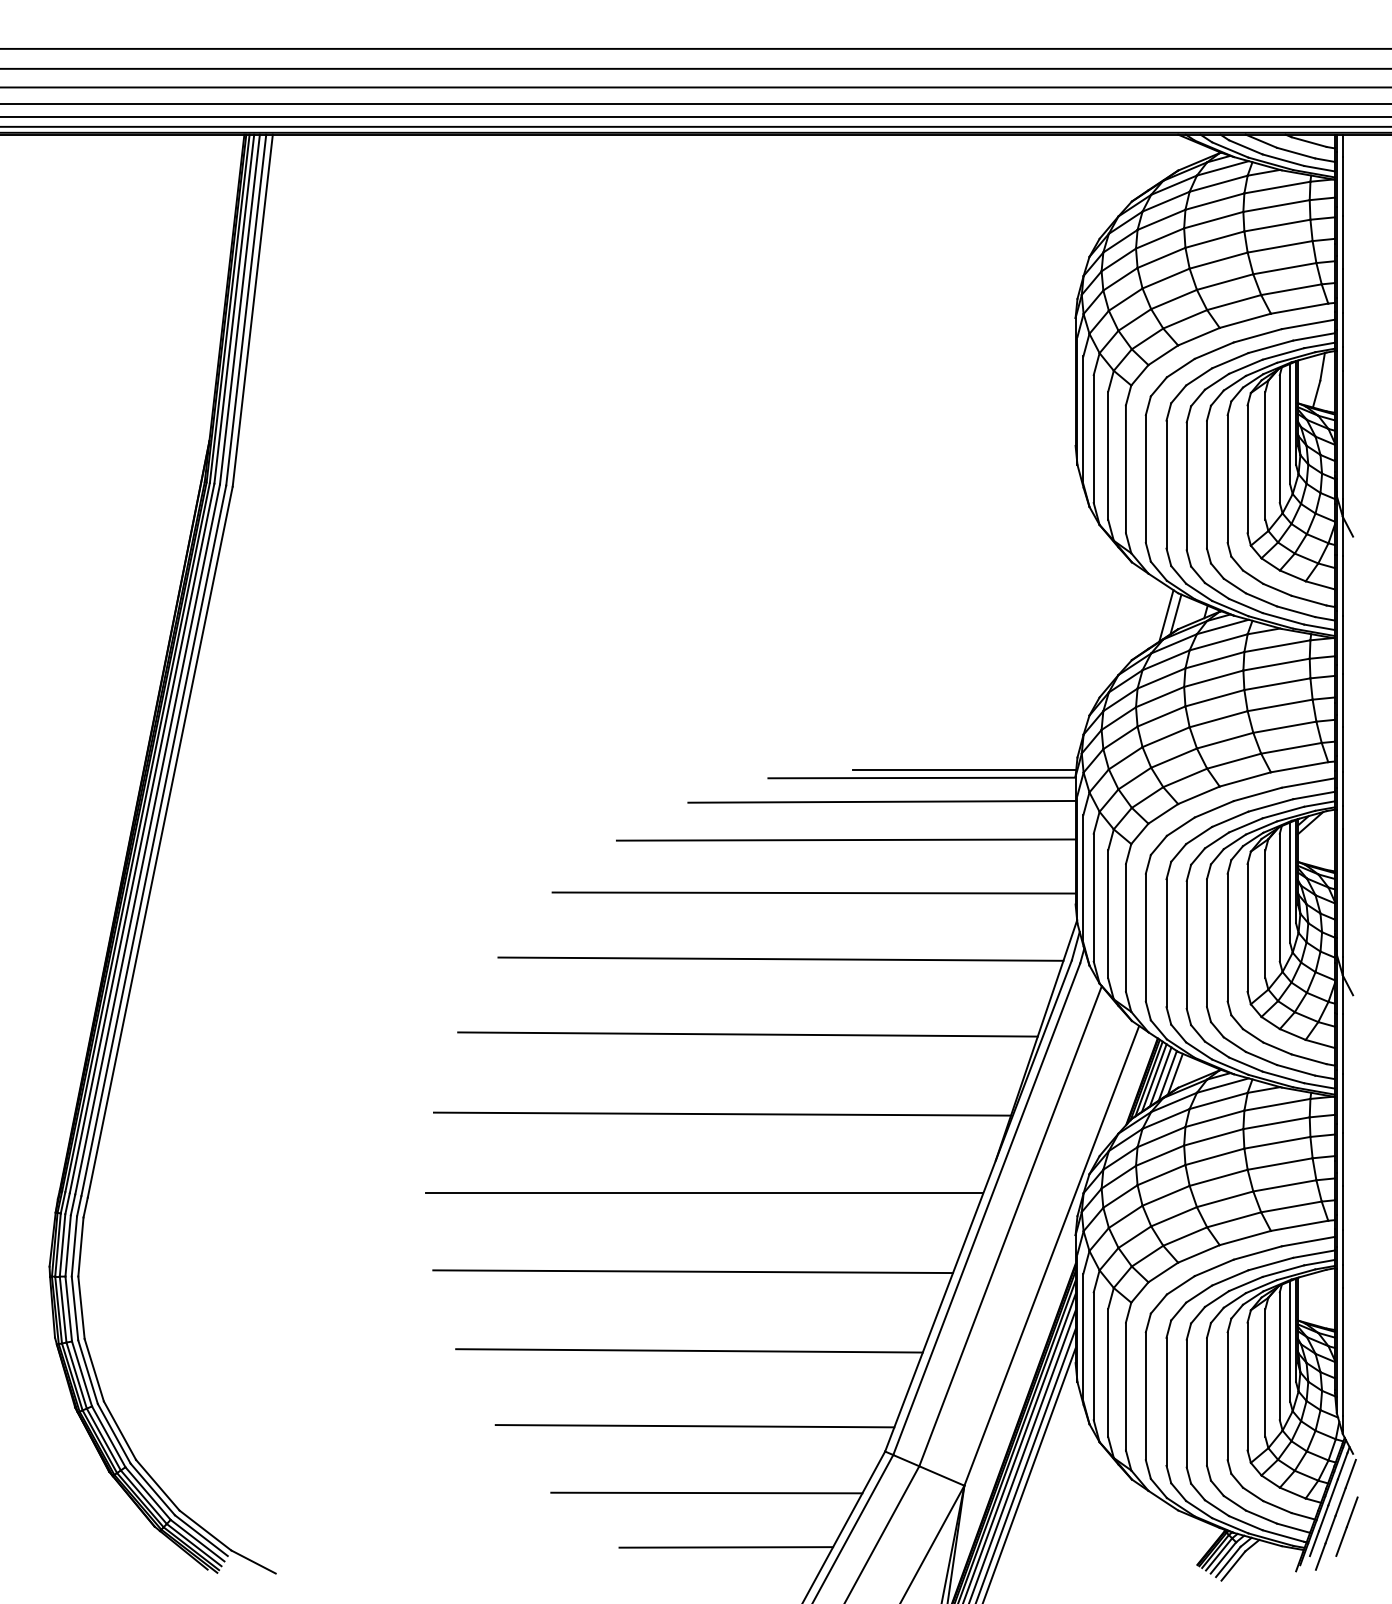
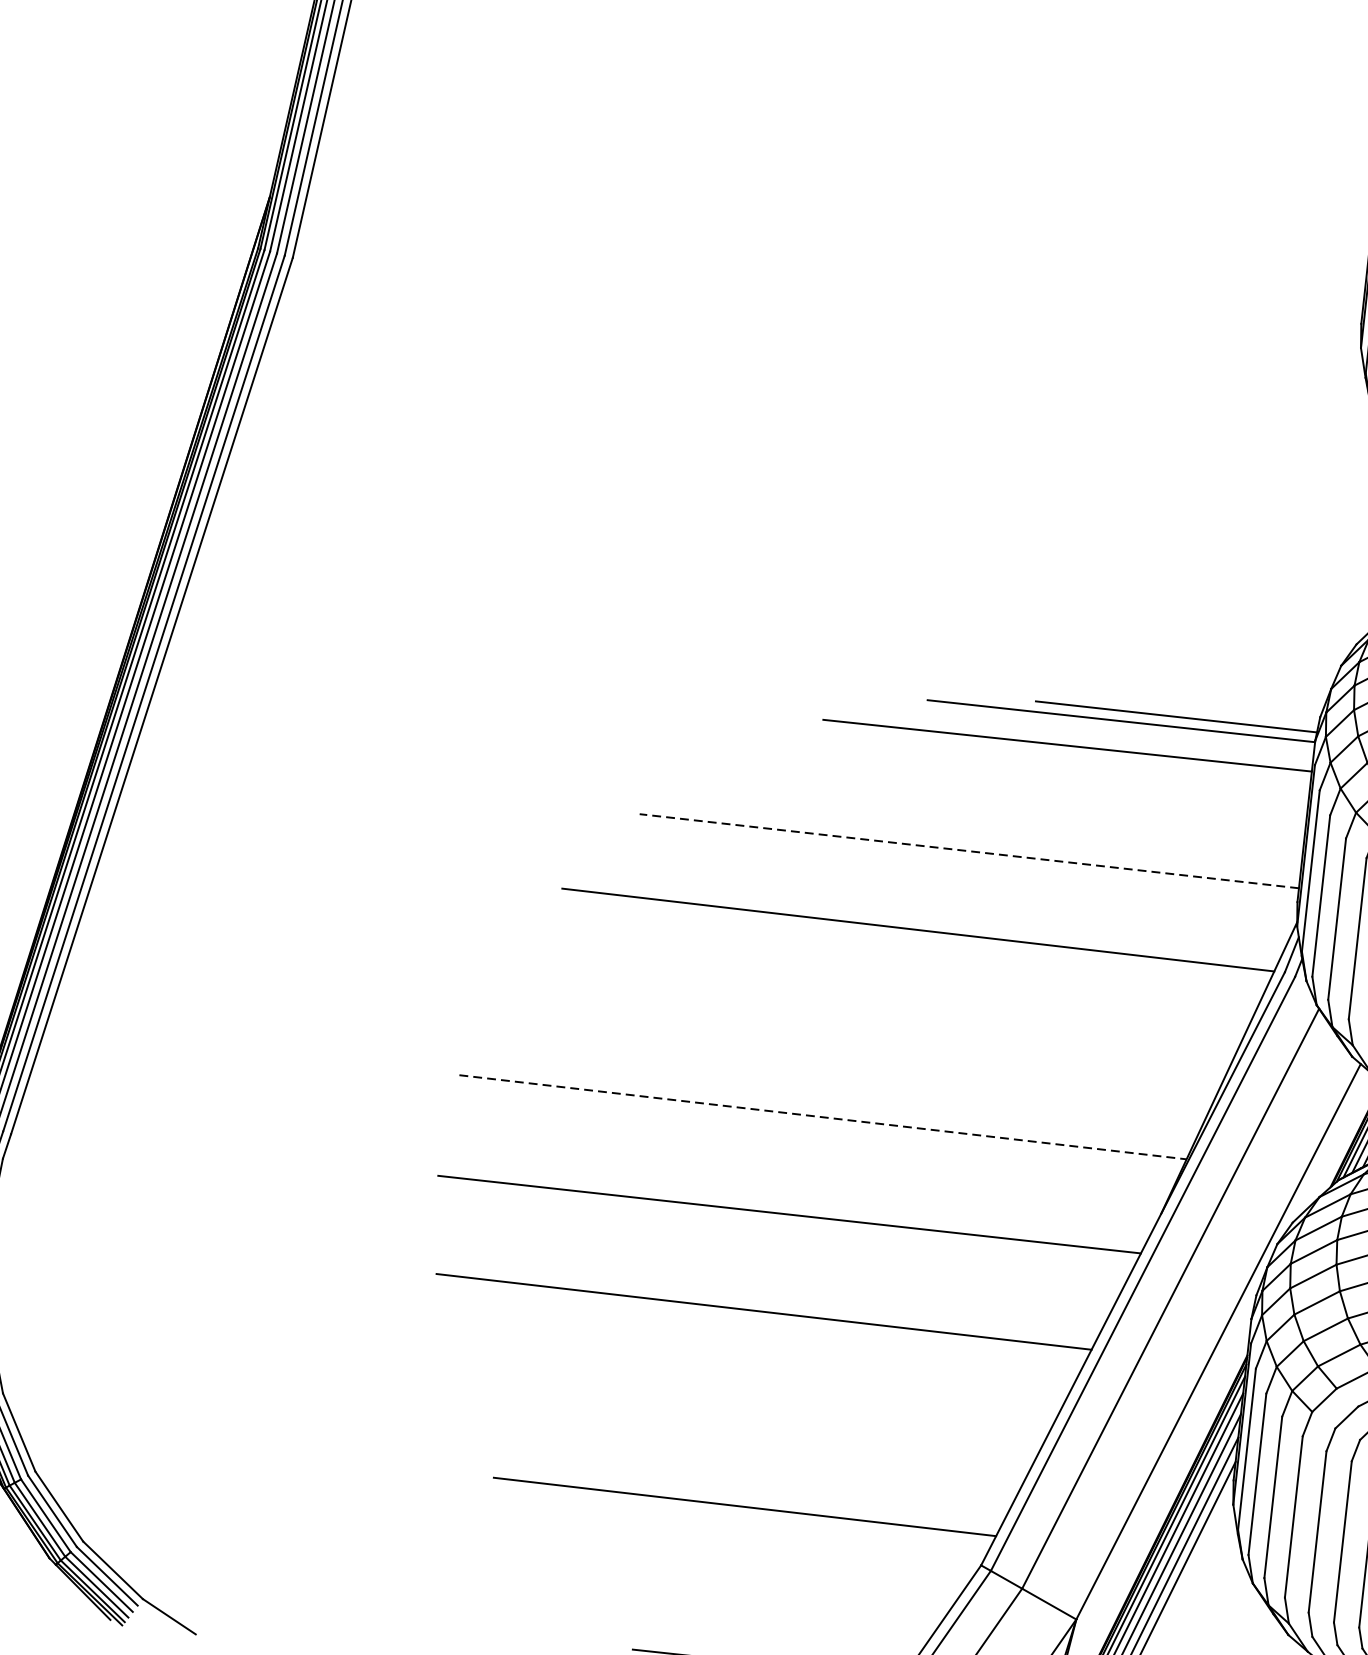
line: (845, 839) -> (1016, 788), removed
line: (813, 893) -> (968, 851), solid -> dashed
line: (747, 1034) -> (865, 1020), removed
line: (722, 1114) -> (822, 1117), solid -> dashed
line: (689, 1350) -> (748, 1410), removed
line: (706, 1492) -> (750, 1592), removed

